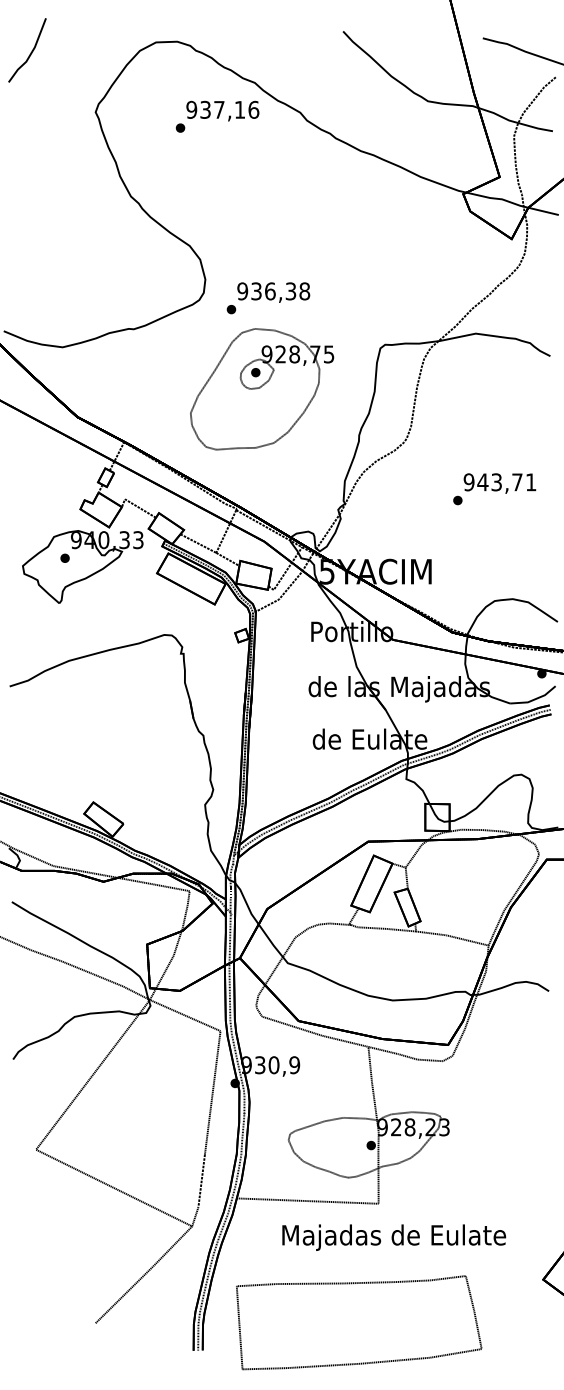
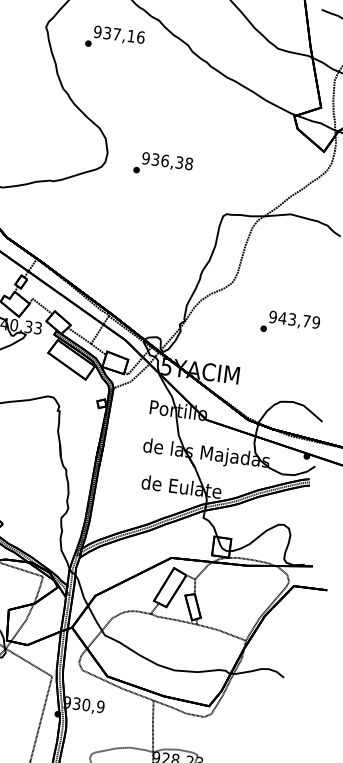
text: (217, 116) -> (115, 38), moved
text: (268, 298) -> (163, 165), moved
part: (262, 389) -> (137, 234), removed
text: (530, 482) -> (315, 322), 943,71 -> 943,79

